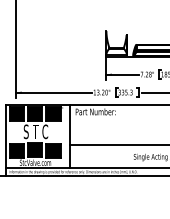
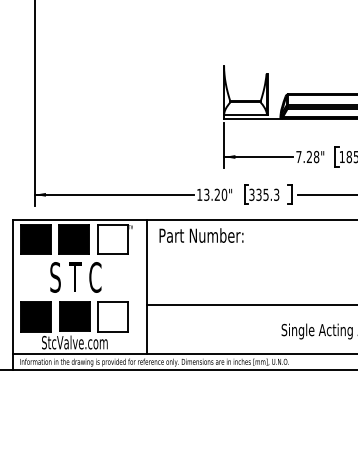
fill: (53, 113) -> (112, 238), removed
fill: (53, 150) -> (112, 316), removed

